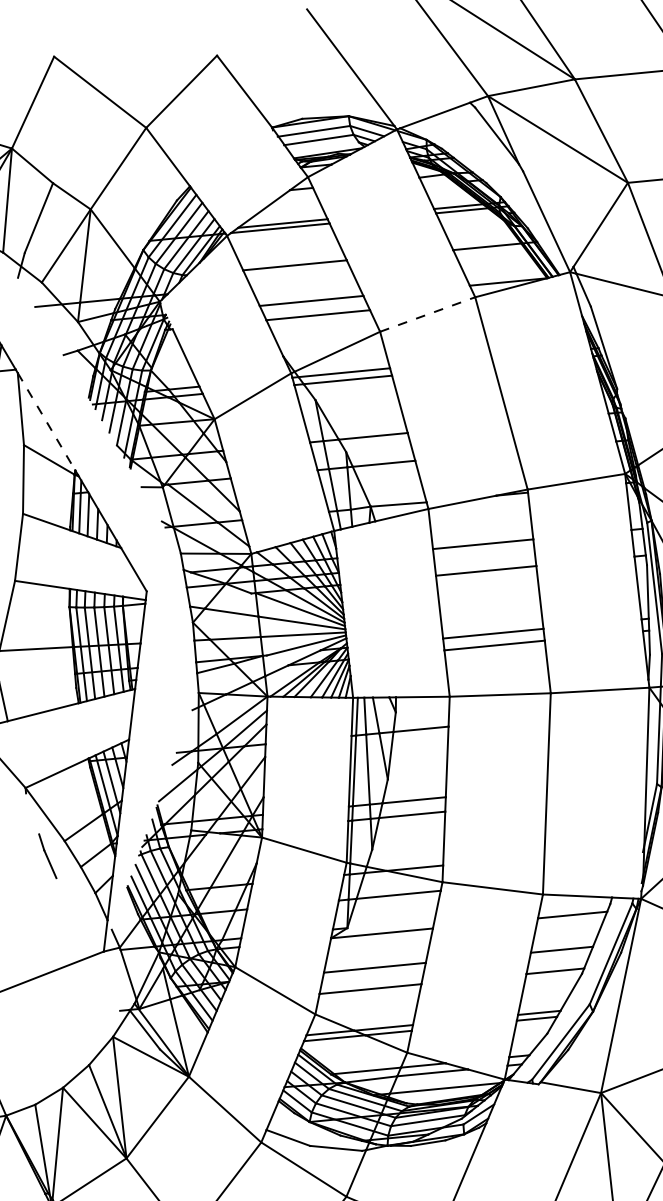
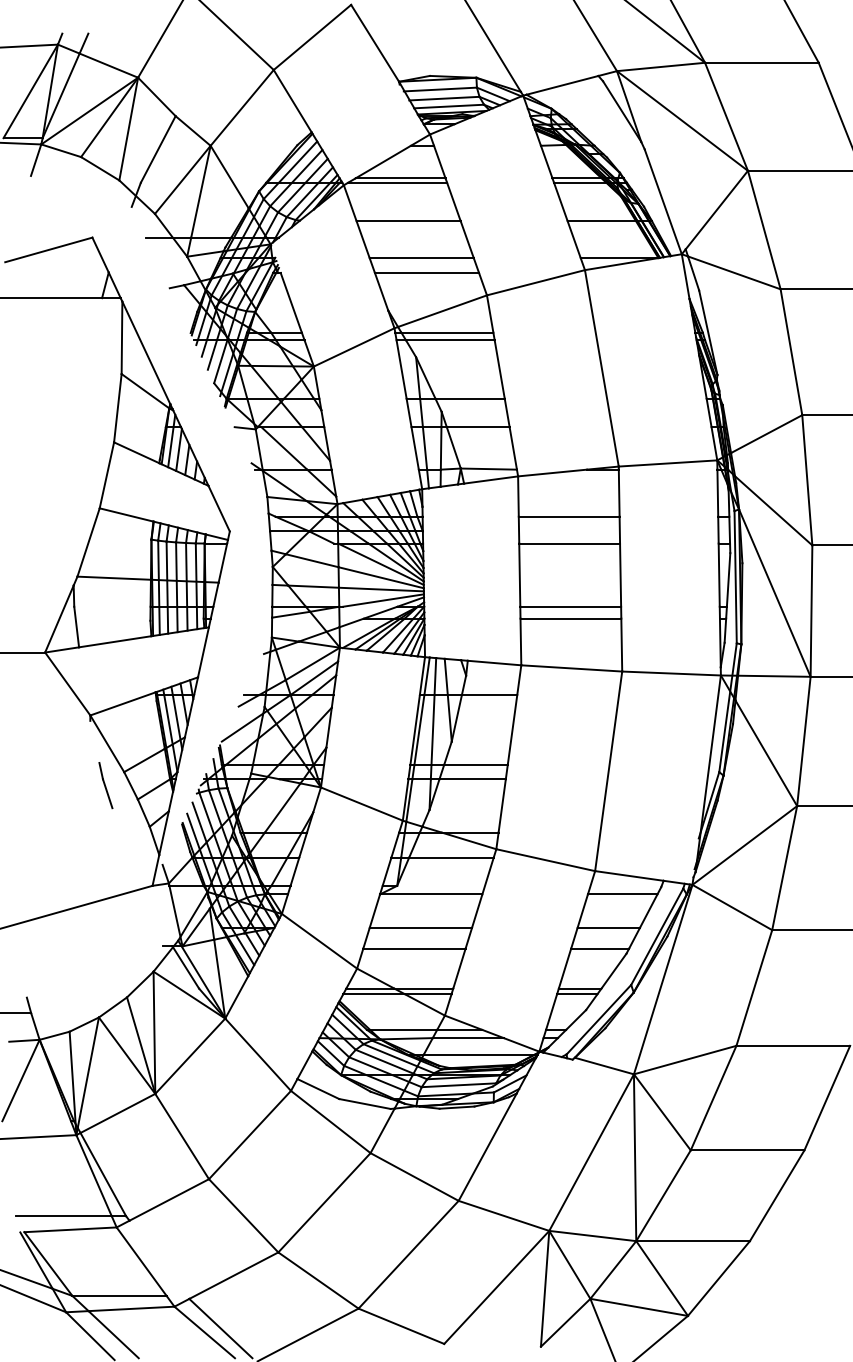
line: (324, 147) -> (449, 106), added
line: (427, 314) -> (535, 282), dashed -> solid
line: (46, 421) -> (146, 352), dashed -> solid

